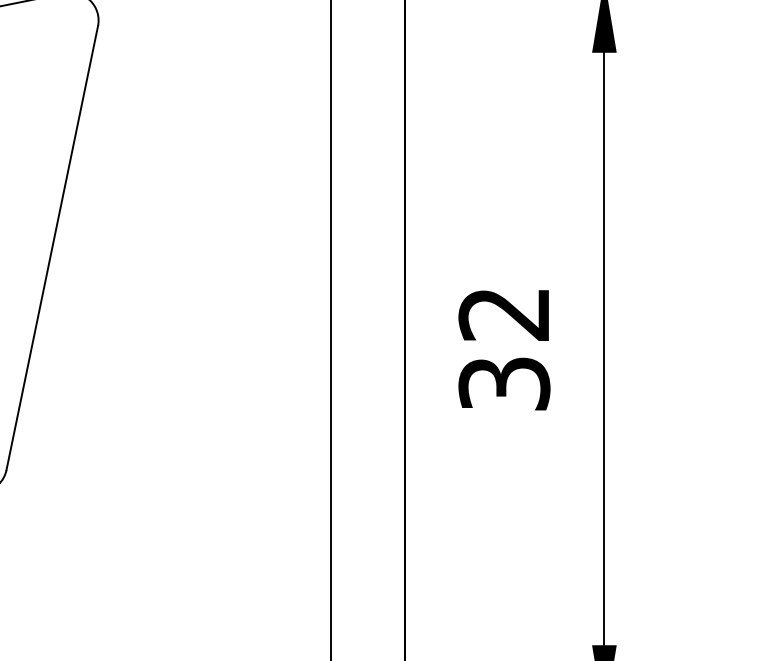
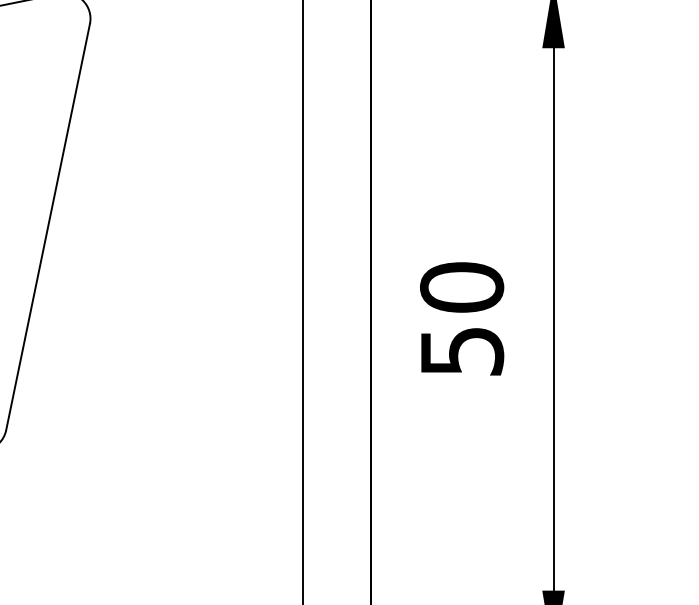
text: (504, 348) -> (462, 318), 32 -> 50

